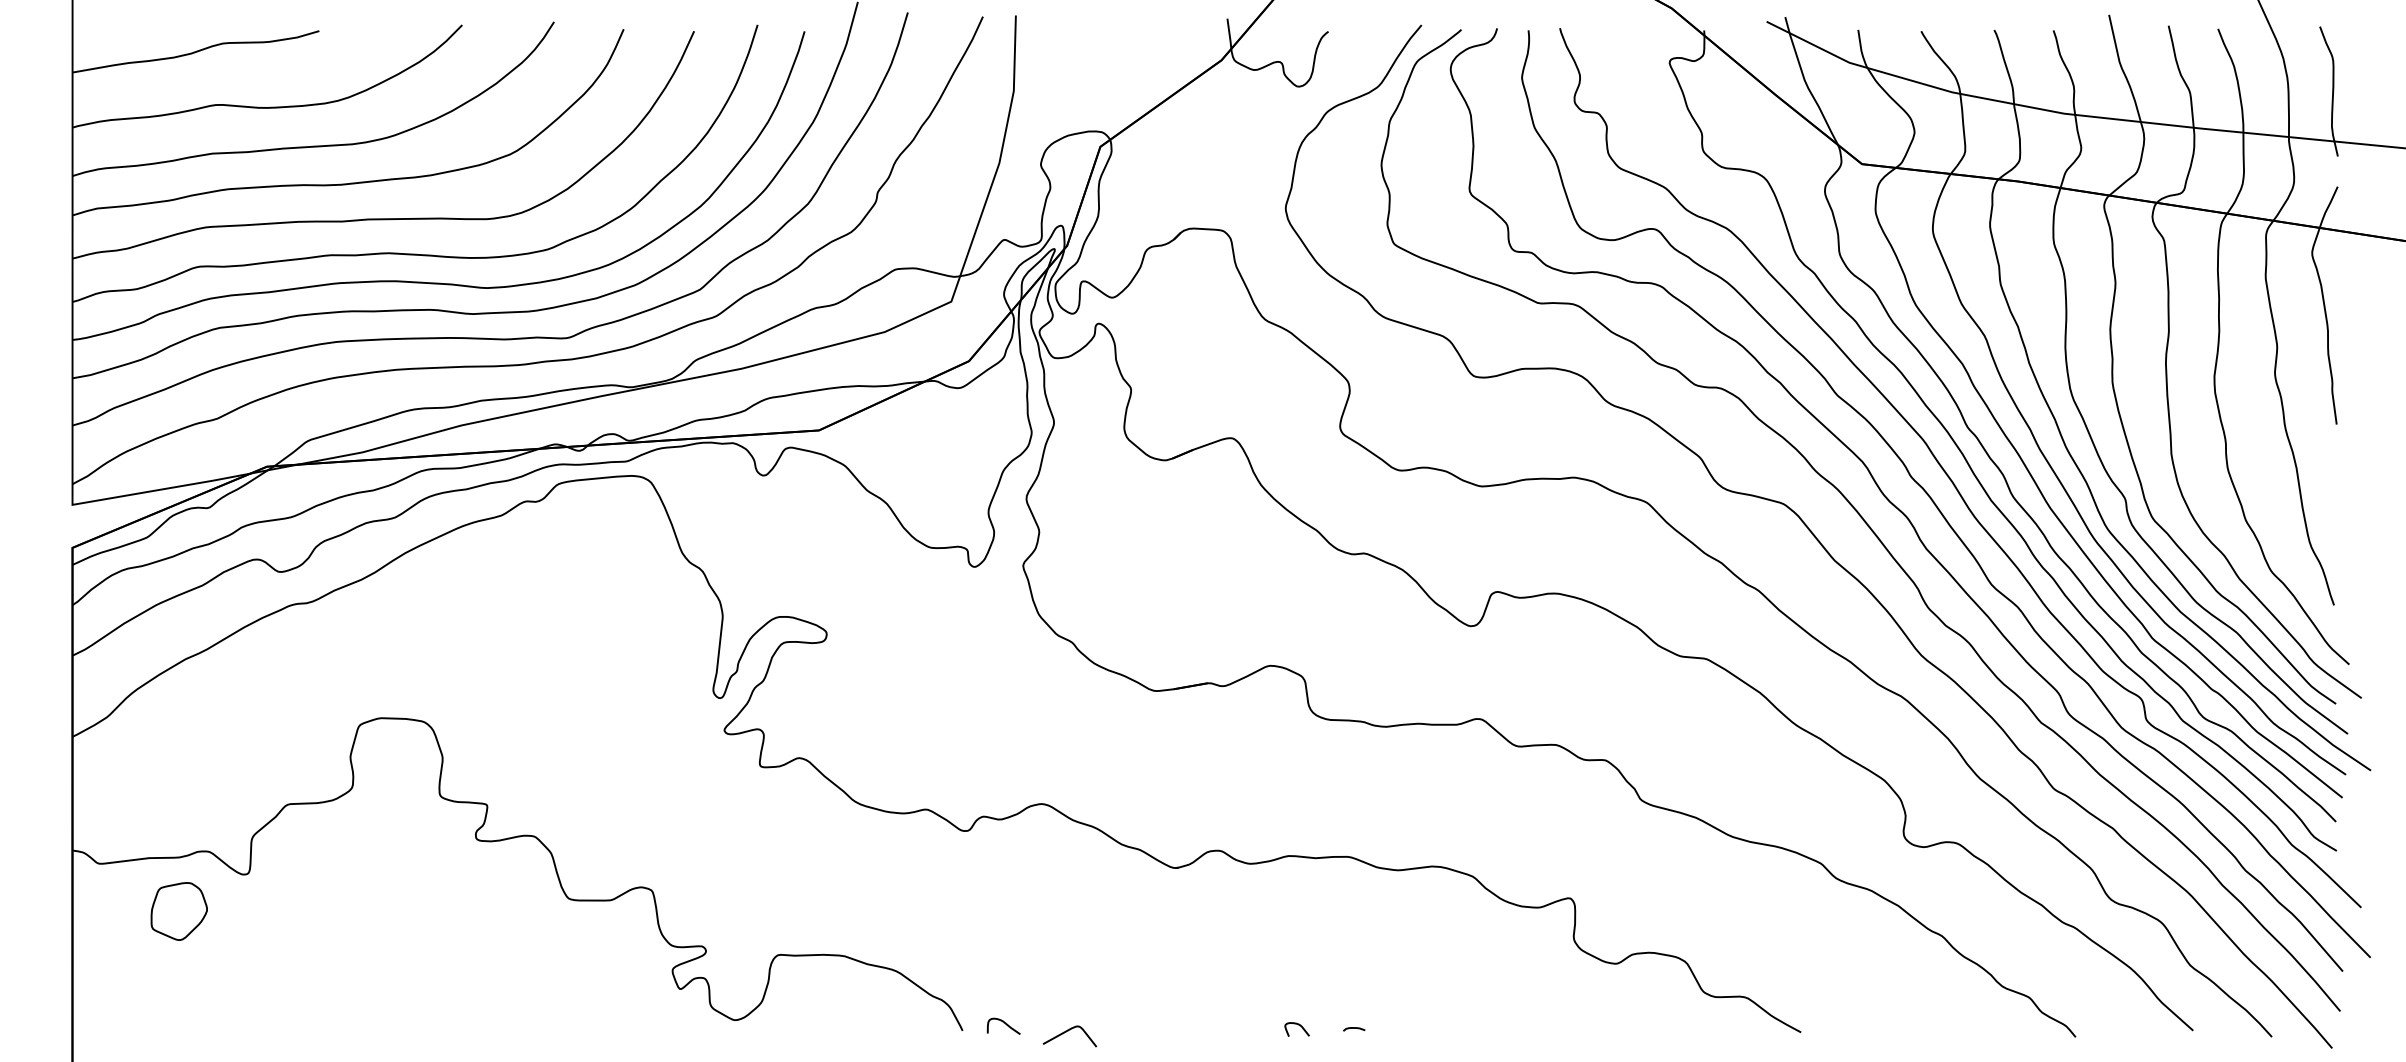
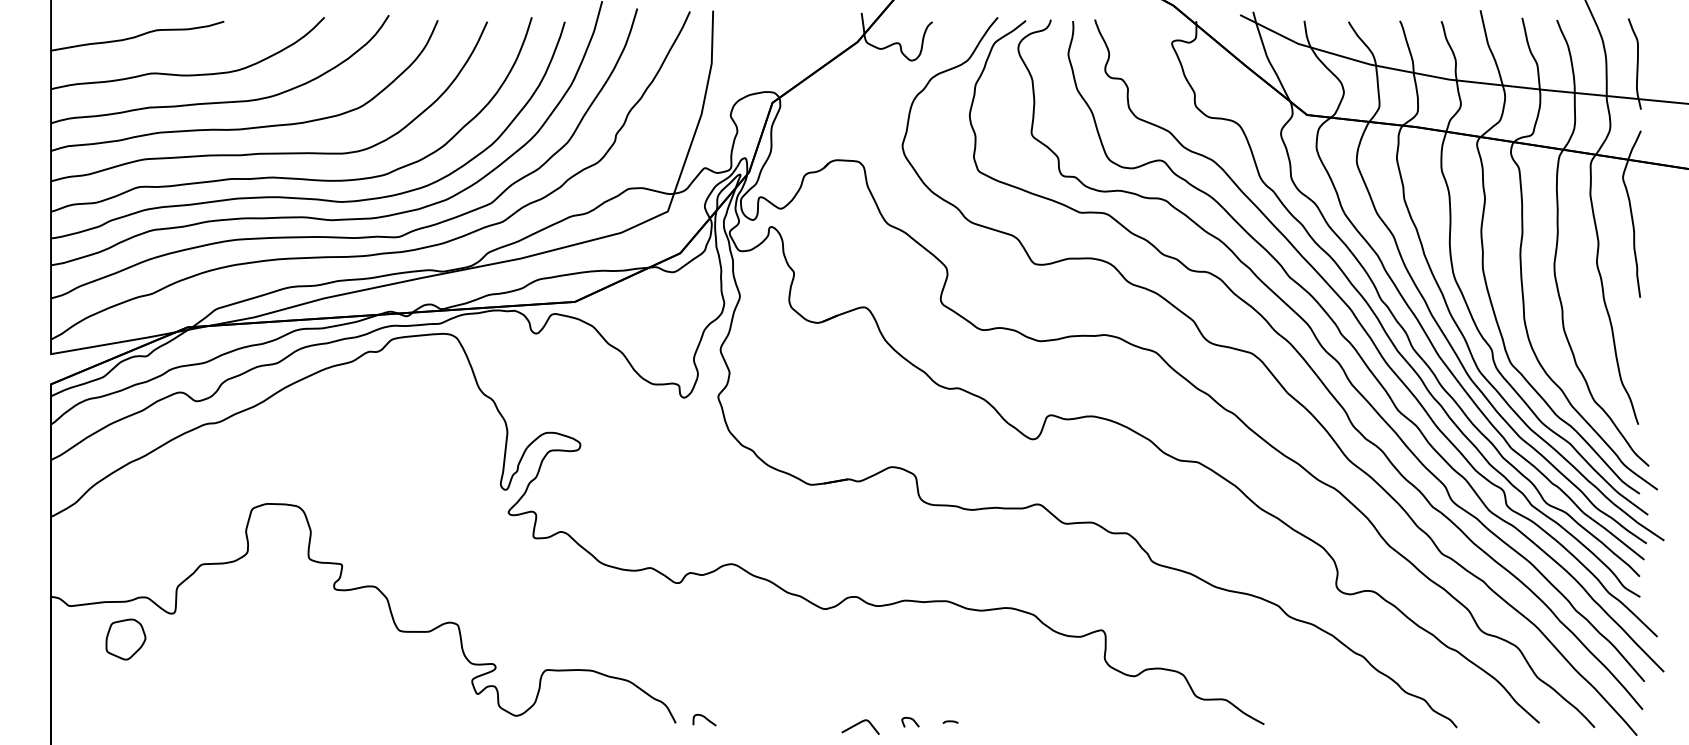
curve: (1066, 1032) -> (858, 724), moved

